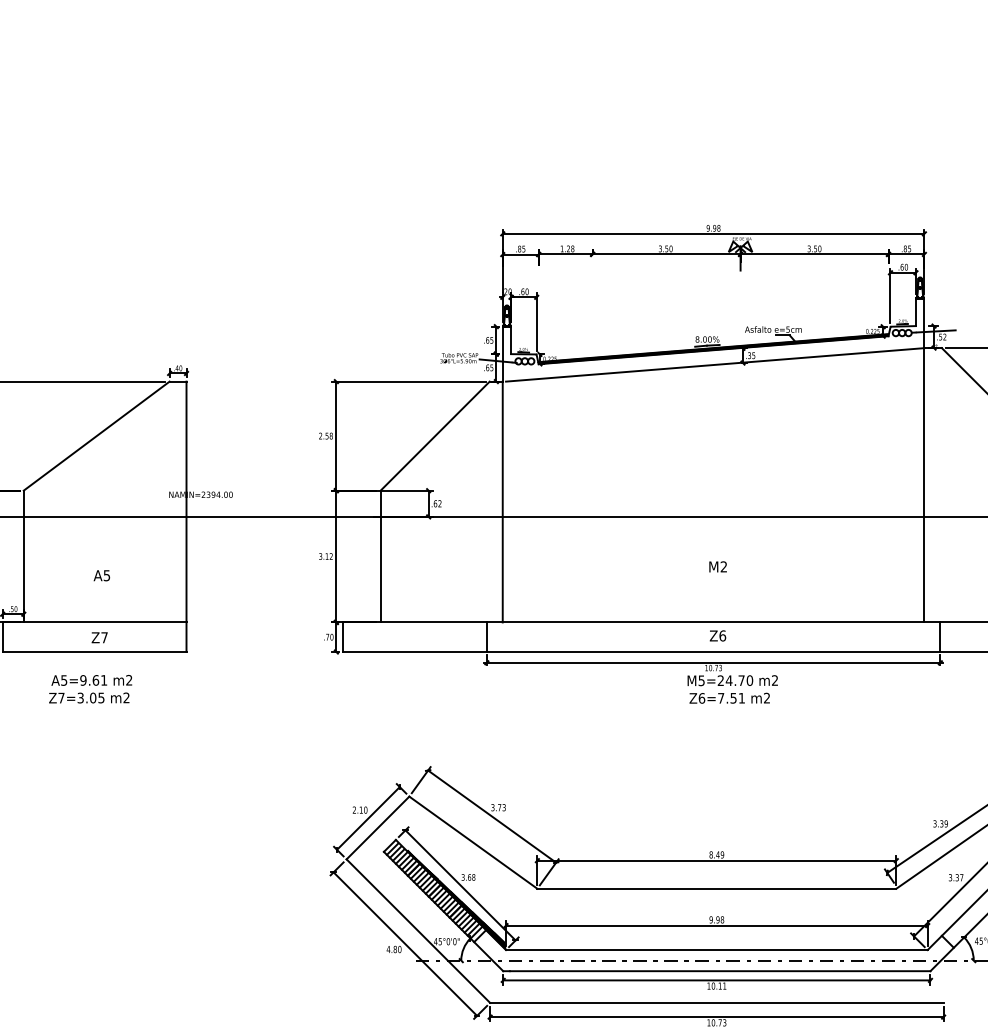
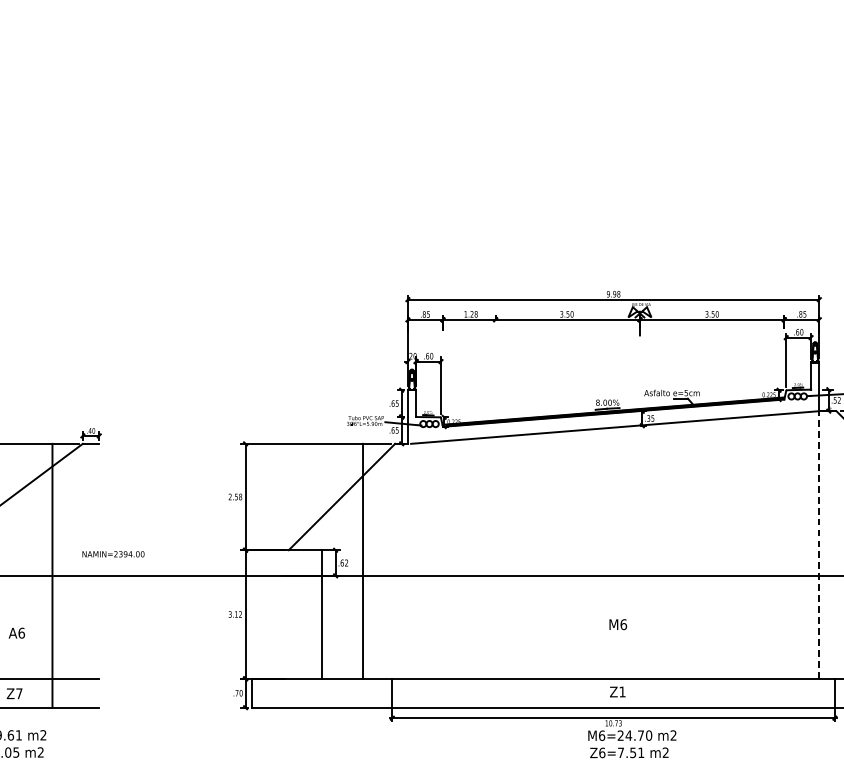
line: (924, 484) -> (819, 544), solid -> dashed
line: (502, 501) -> (362, 560), moved
line: (186, 516) -> (52, 575), moved
line: (380, 556) -> (321, 614), moved
text: (723, 566) -> (623, 624), M2 -> M6
text: (106, 575) -> (21, 633), A5 -> A6
text: (722, 635) -> (622, 691), Z6 -> Z1
text: (701, 680) -> (601, 735), M5=24.70 -> M6=24.70

